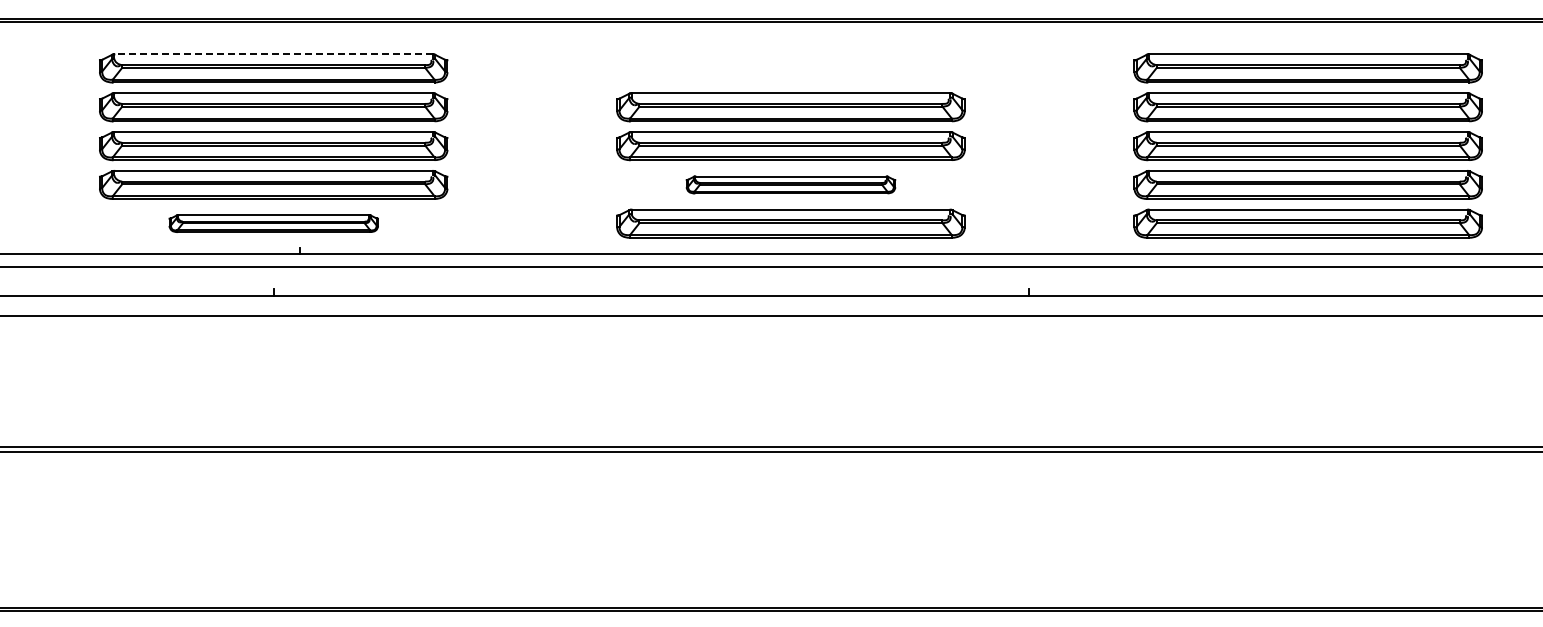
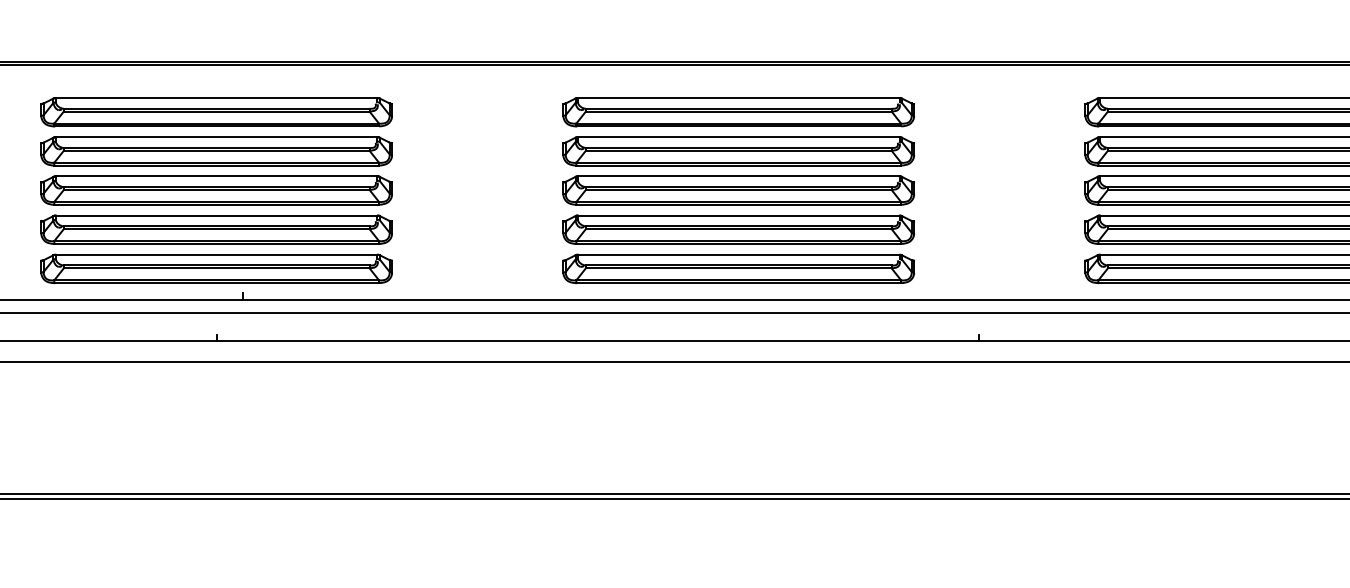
line: (273, 54) -> (216, 98), dashed -> solid
part: (790, 68) -> (738, 112), added
part: (790, 184) -> (738, 229), size x1.67
part: (273, 223) -> (216, 268), size x1.67

